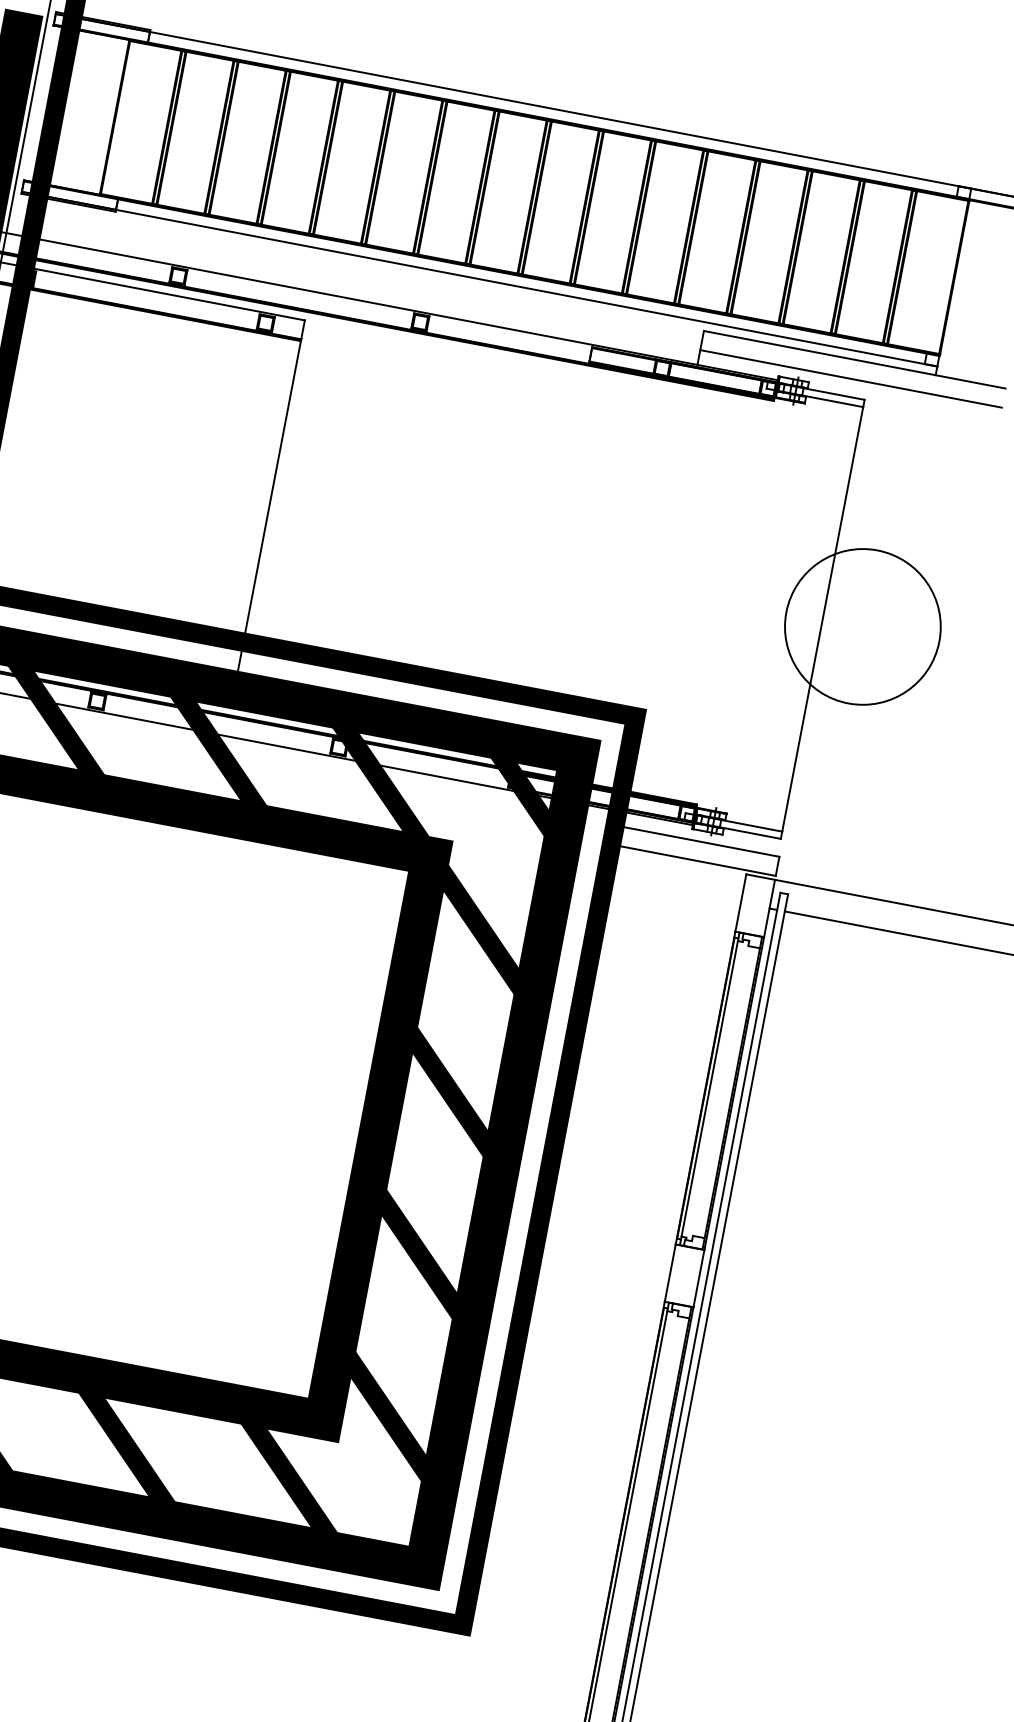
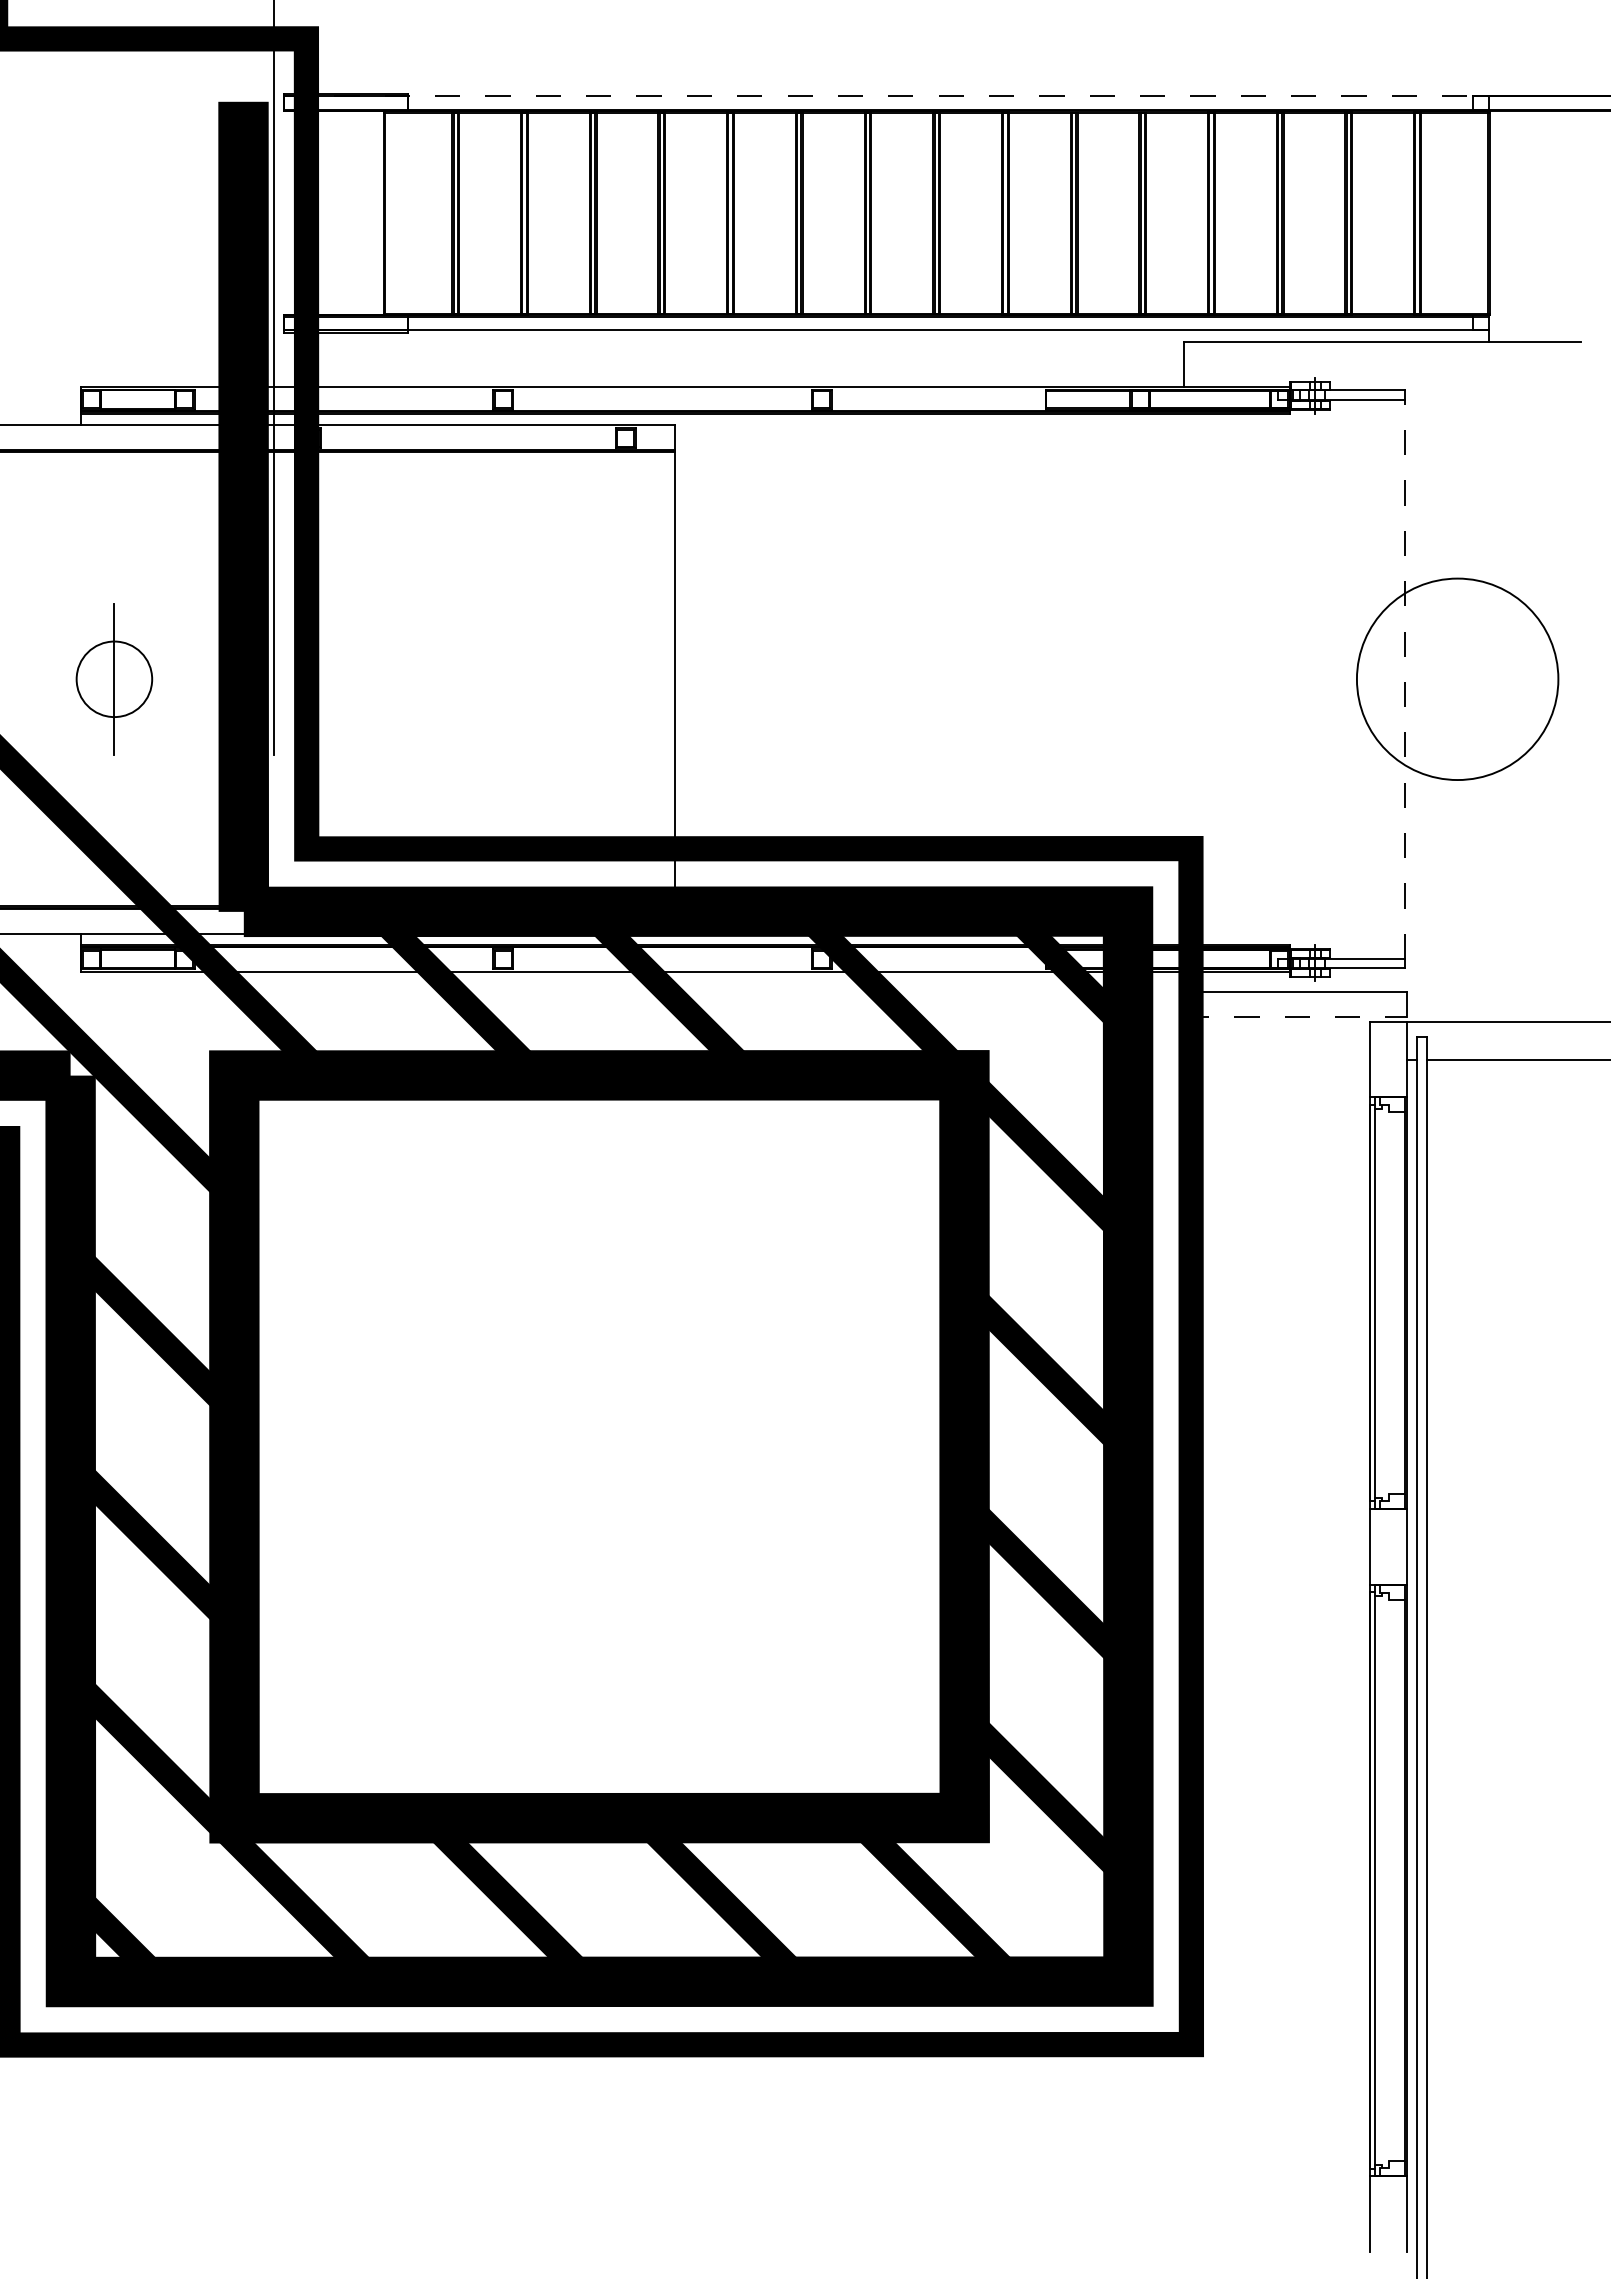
line: (513, 101) -> (886, 96), solid -> dashed
line: (850, 379) -> (1382, 367), removed
line: (822, 618) -> (1404, 678), solid -> dashed
line: (690, 859) -> (1295, 1016), solid -> dashed

